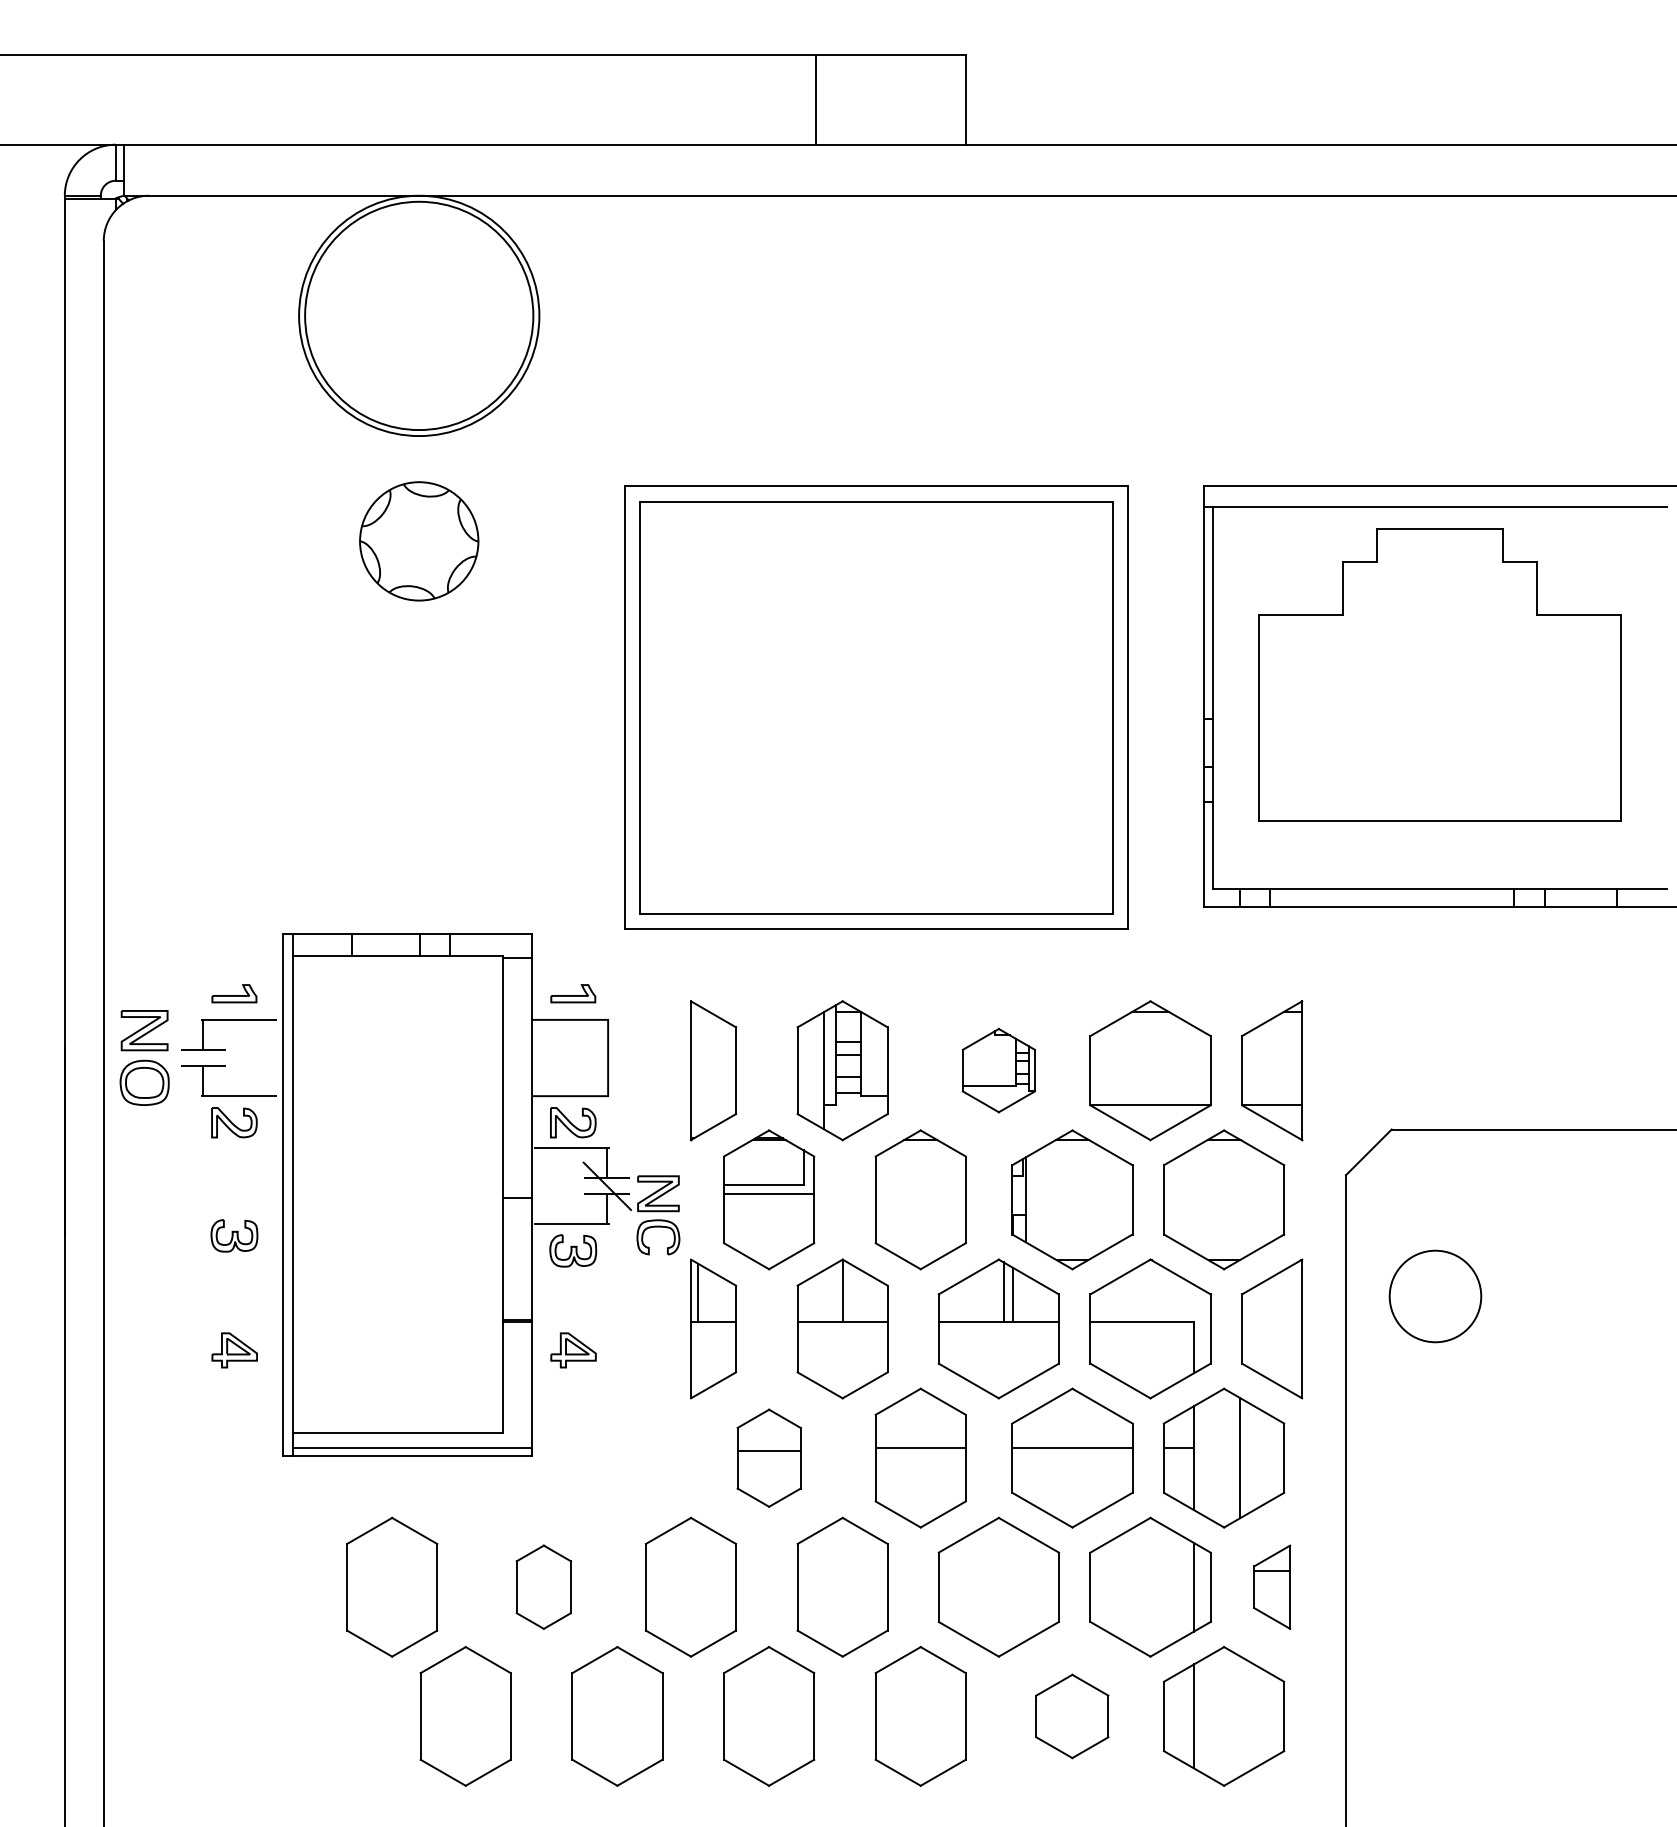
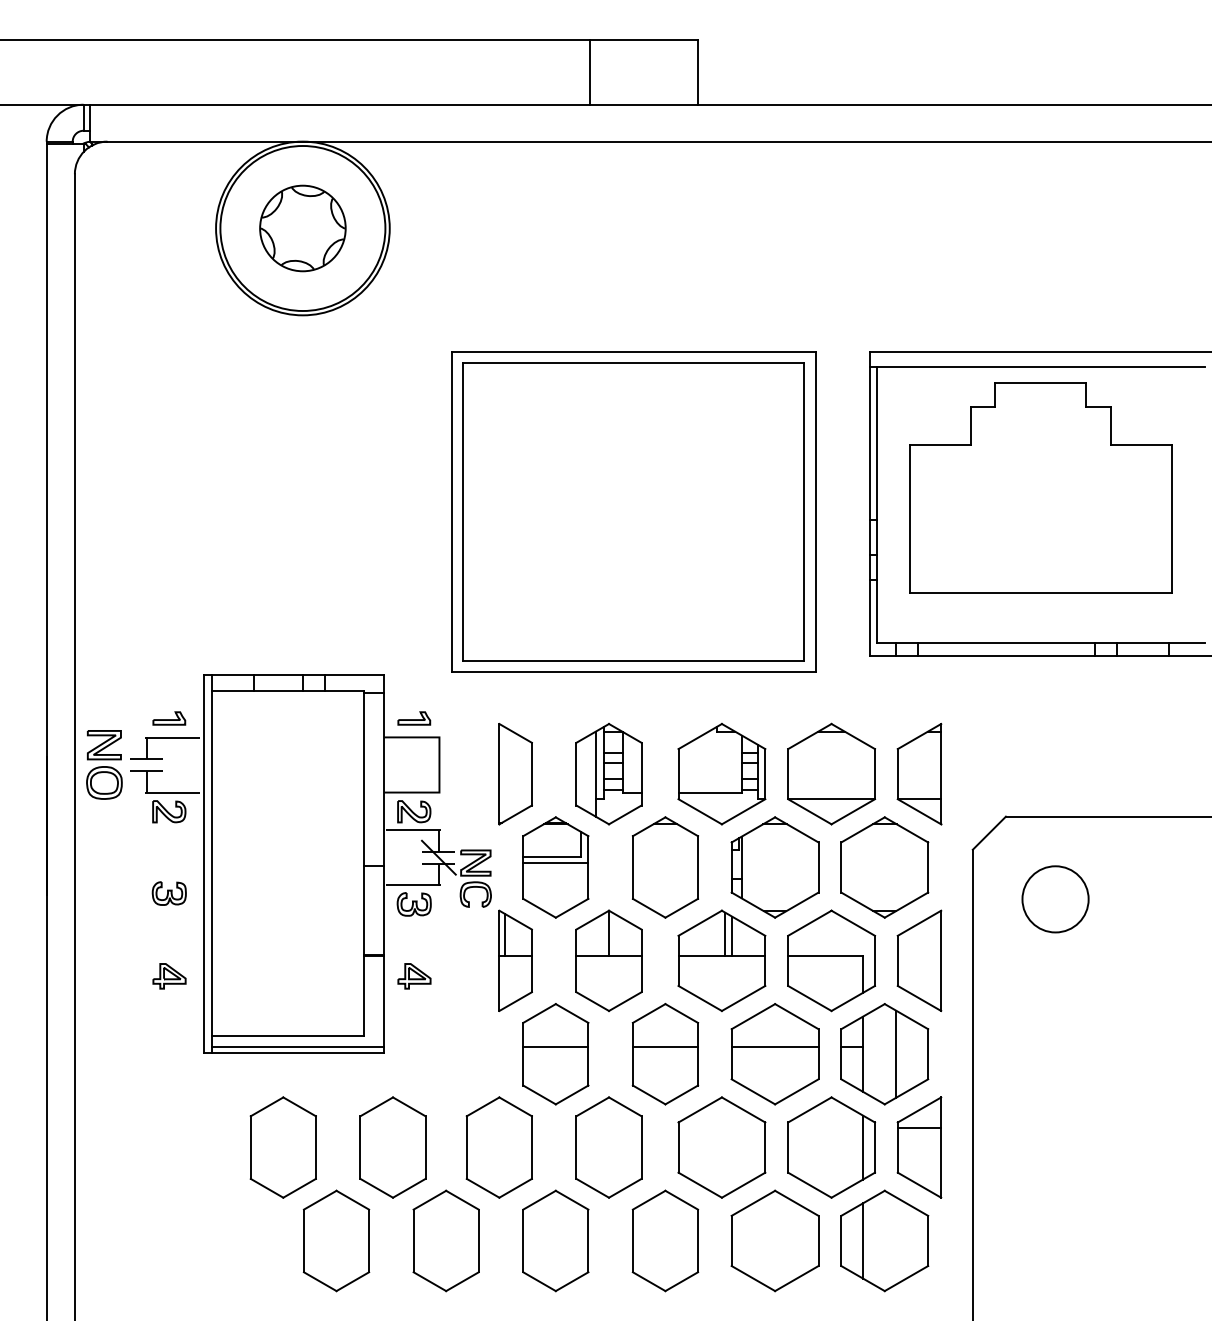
part: (418, 541) -> (302, 228), moved
part: (998, 1069) -> (721, 773), size x1.67
circle: (1435, 1296) -> (1055, 899), moved
part: (768, 1458) -> (555, 1054), size x1.43
part: (543, 1587) -> (392, 1147), size x1.67
part: (1272, 1587) -> (919, 1147), size x1.67
part: (1071, 1715) -> (774, 1240), size x1.67

